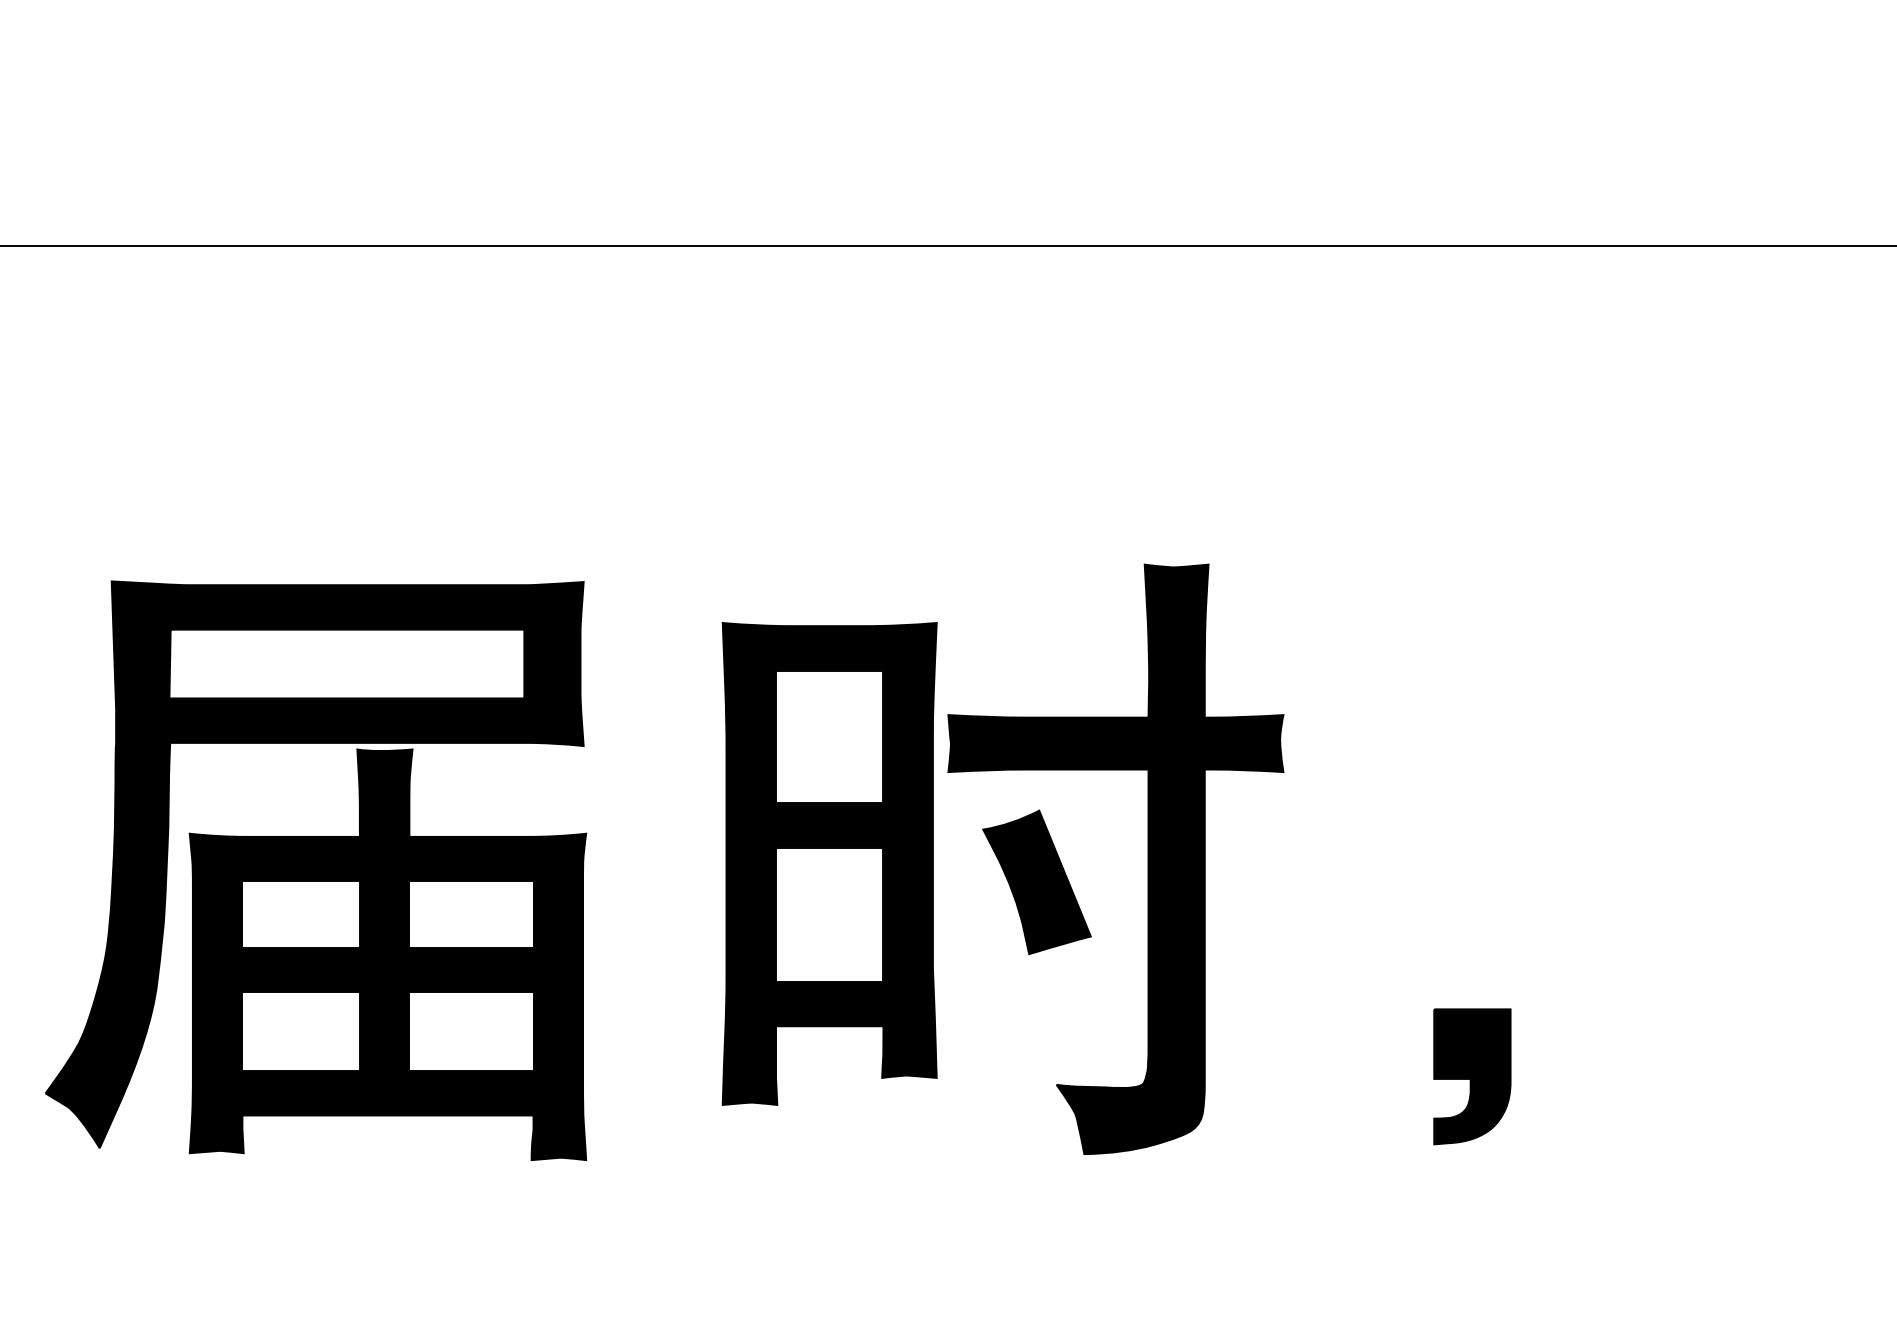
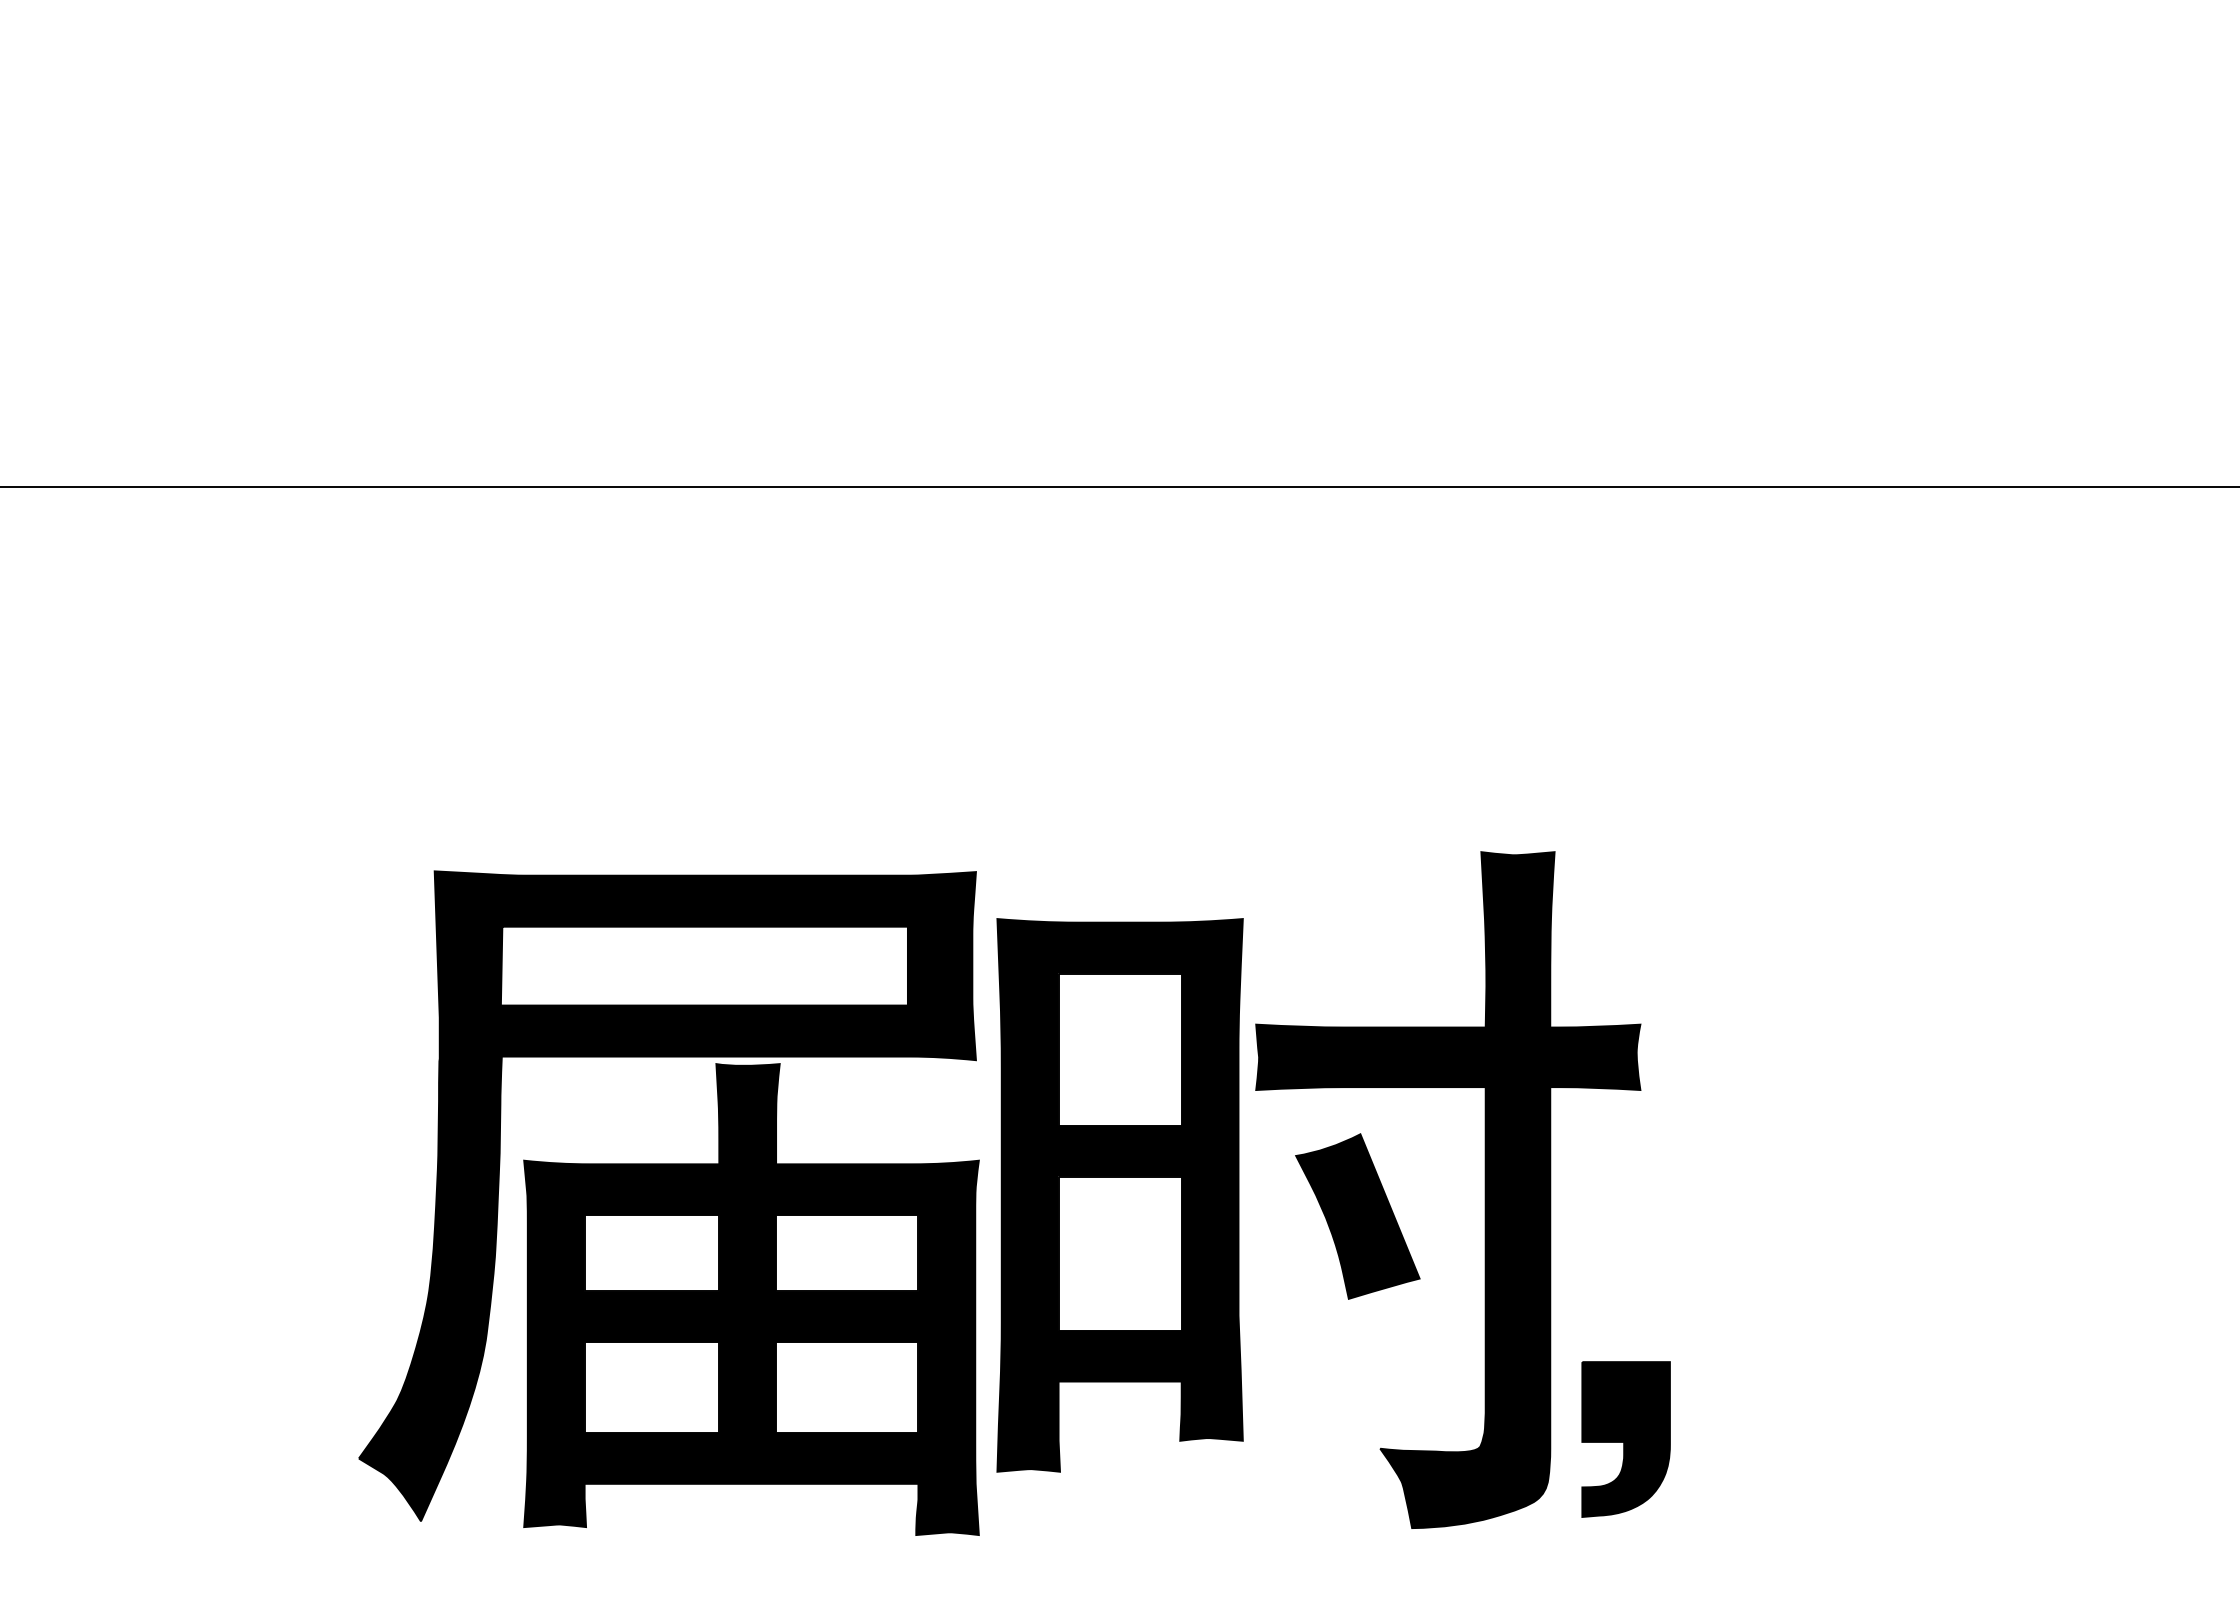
part: (315, 870) -> (668, 1202), moved
part: (1471, 1076) -> (1625, 1439), moved

